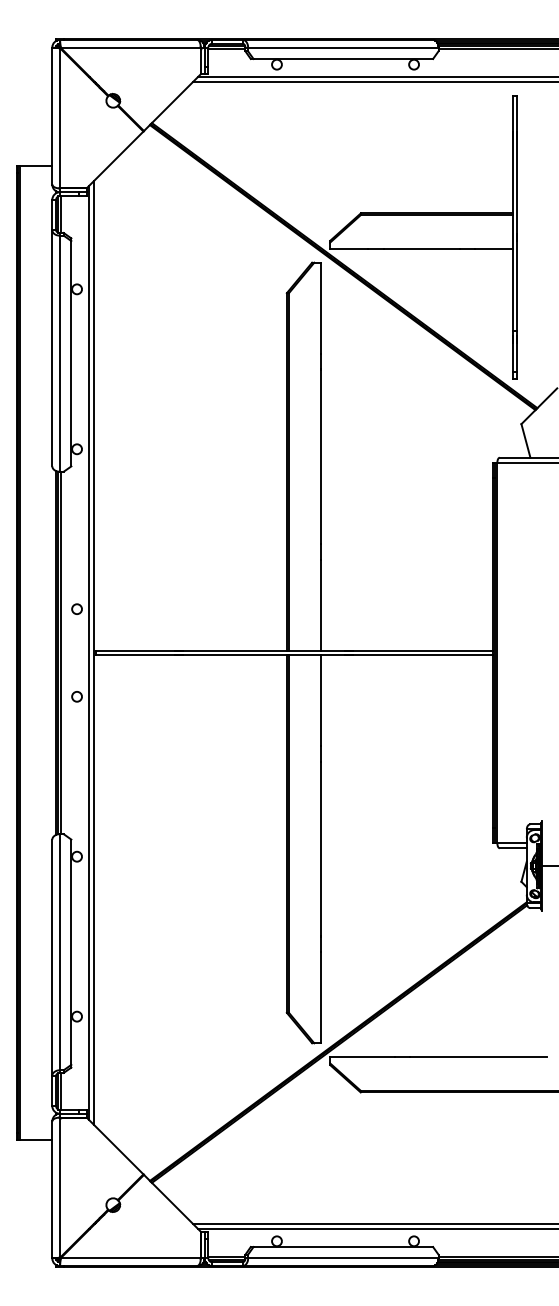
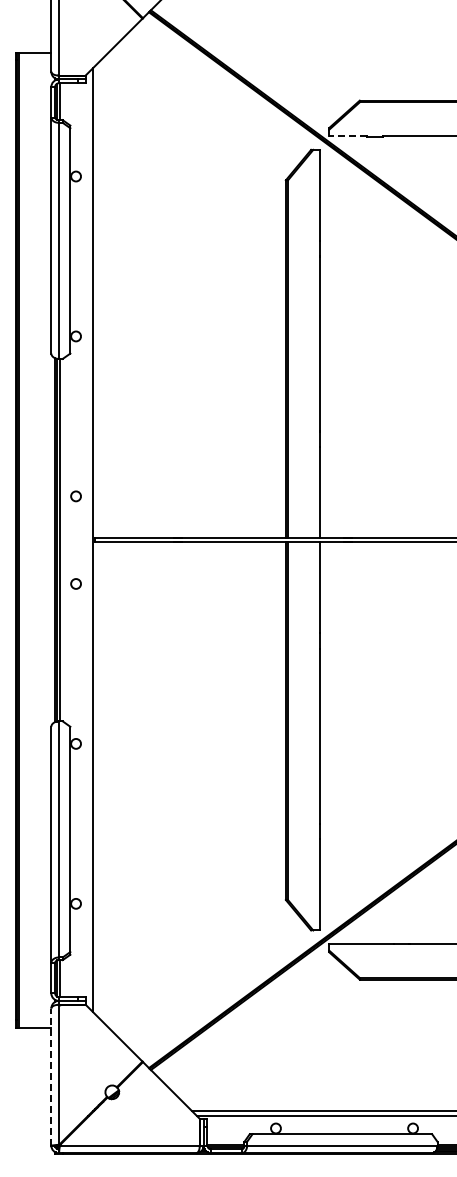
line: (348, 249) -> (347, 136), solid -> dashed
line: (89, 652) -> (88, 539), removed
line: (52, 1189) -> (51, 1076), solid -> dashed

